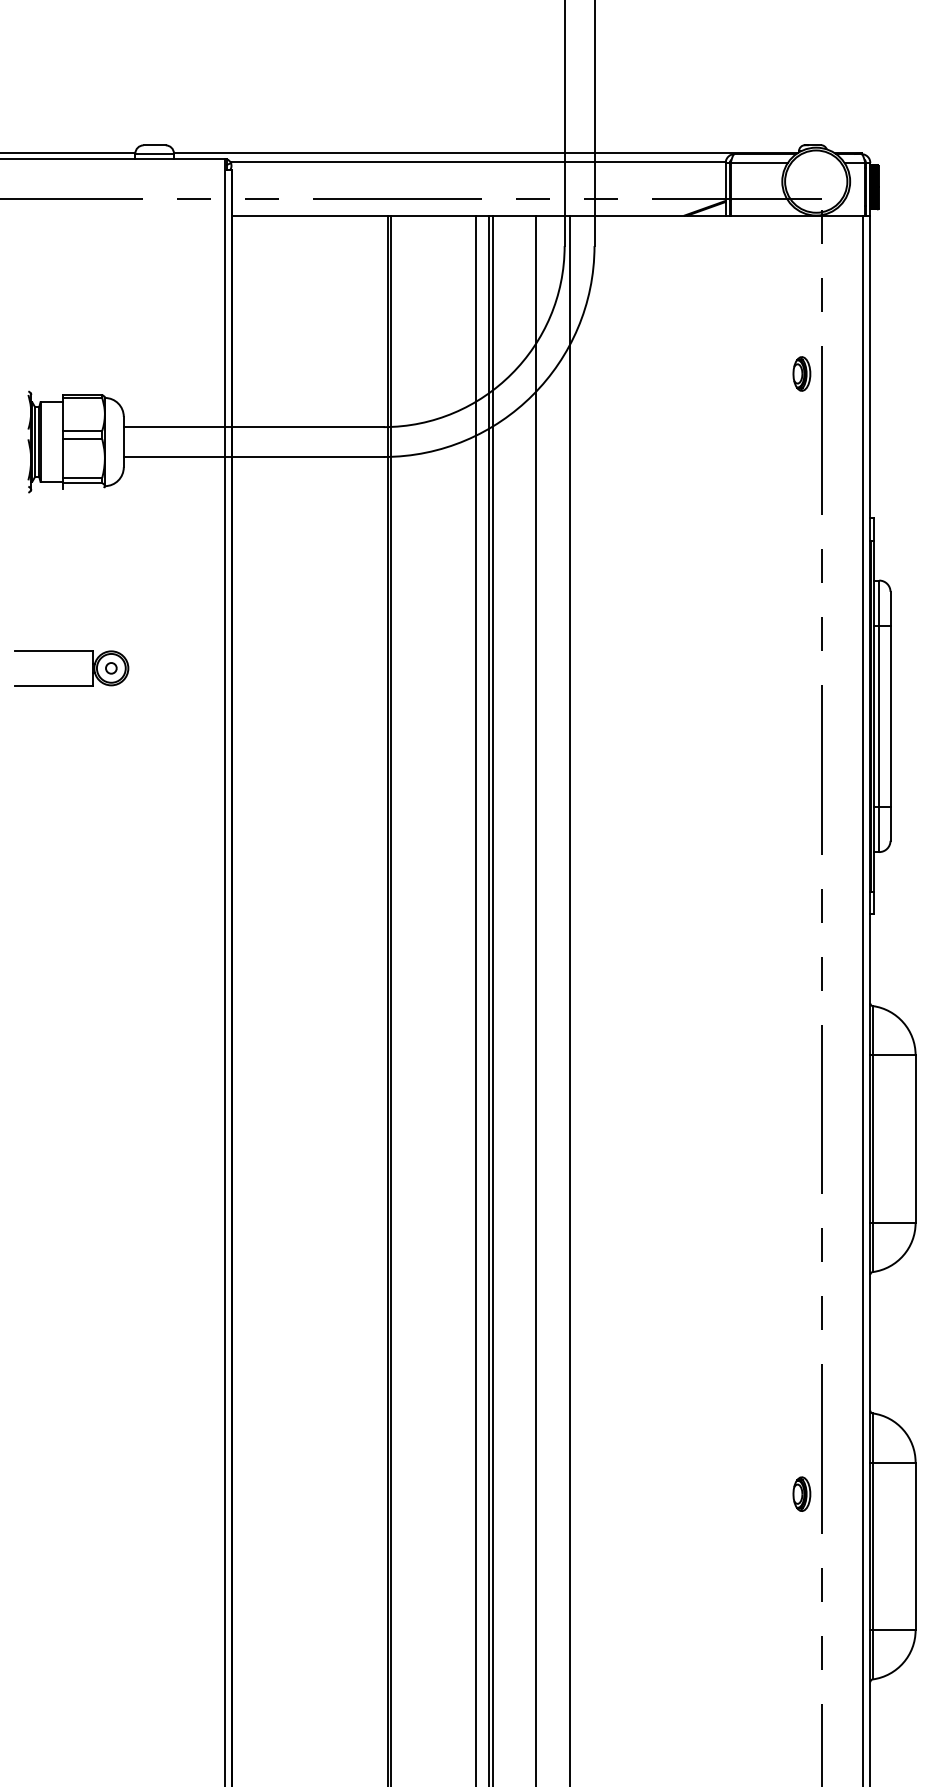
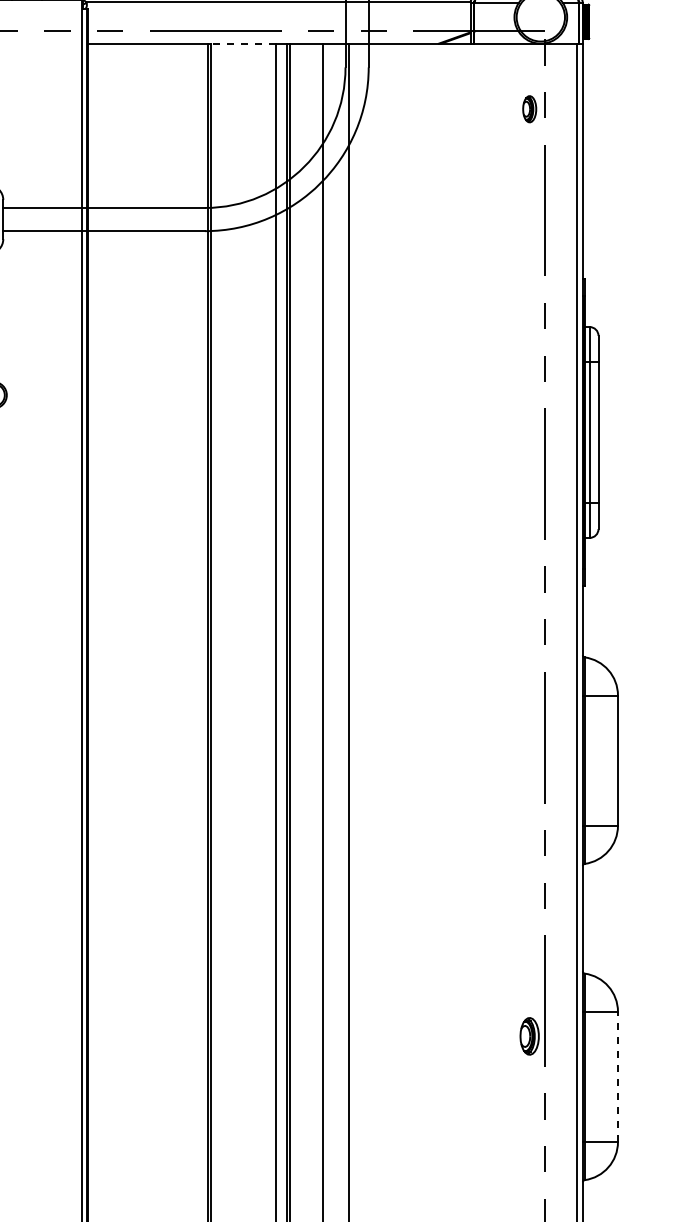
line: (432, 215) -> (242, 43), solid -> dashed
part: (801, 373) -> (529, 108), moved
part: (801, 1493) -> (529, 1035), size x1.4
line: (915, 1546) -> (617, 1076), solid -> dashed

